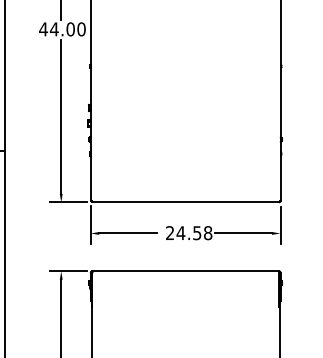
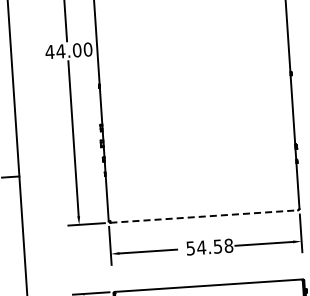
line: (186, 202) -> (205, 216), solid -> dashed
text: (170, 233) -> (191, 248), 24.58 -> 54.58

